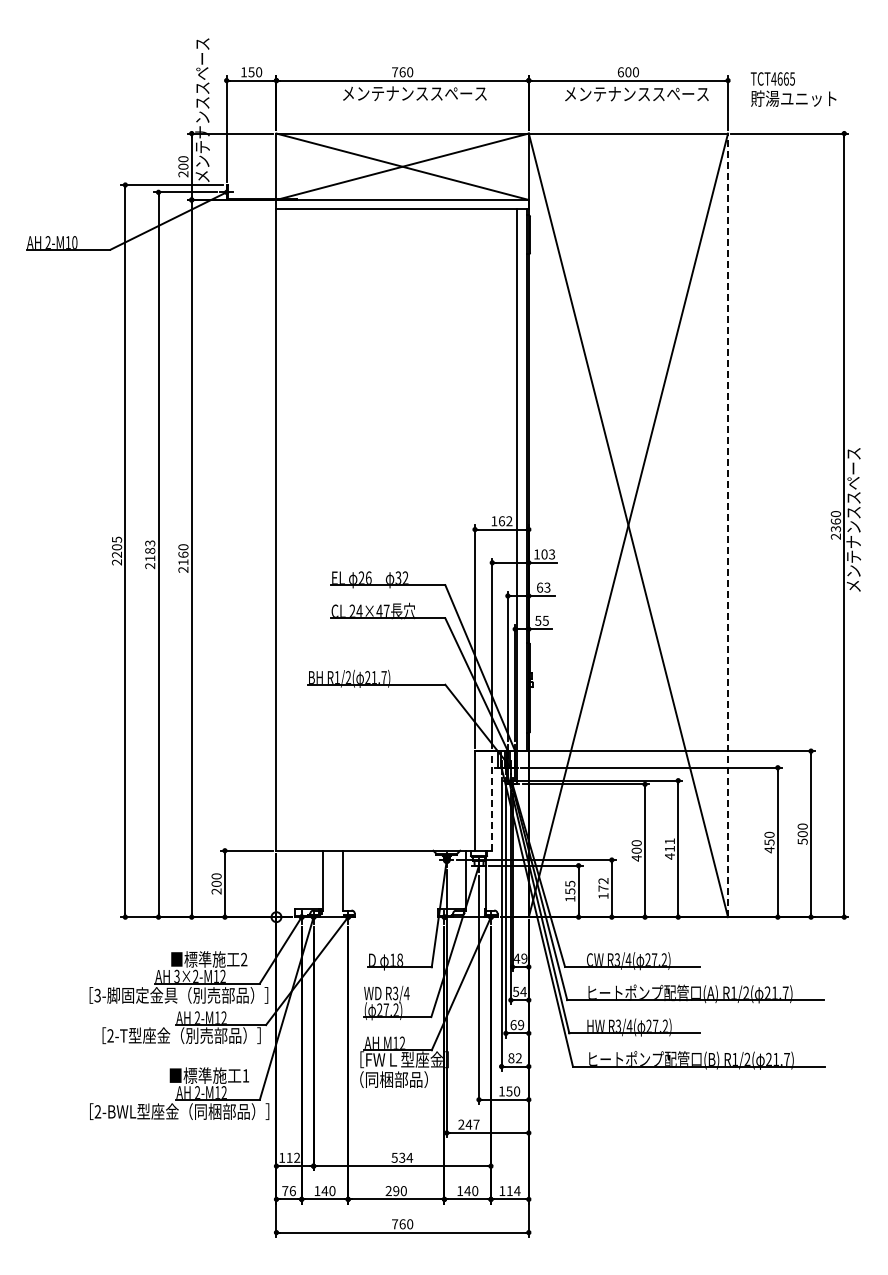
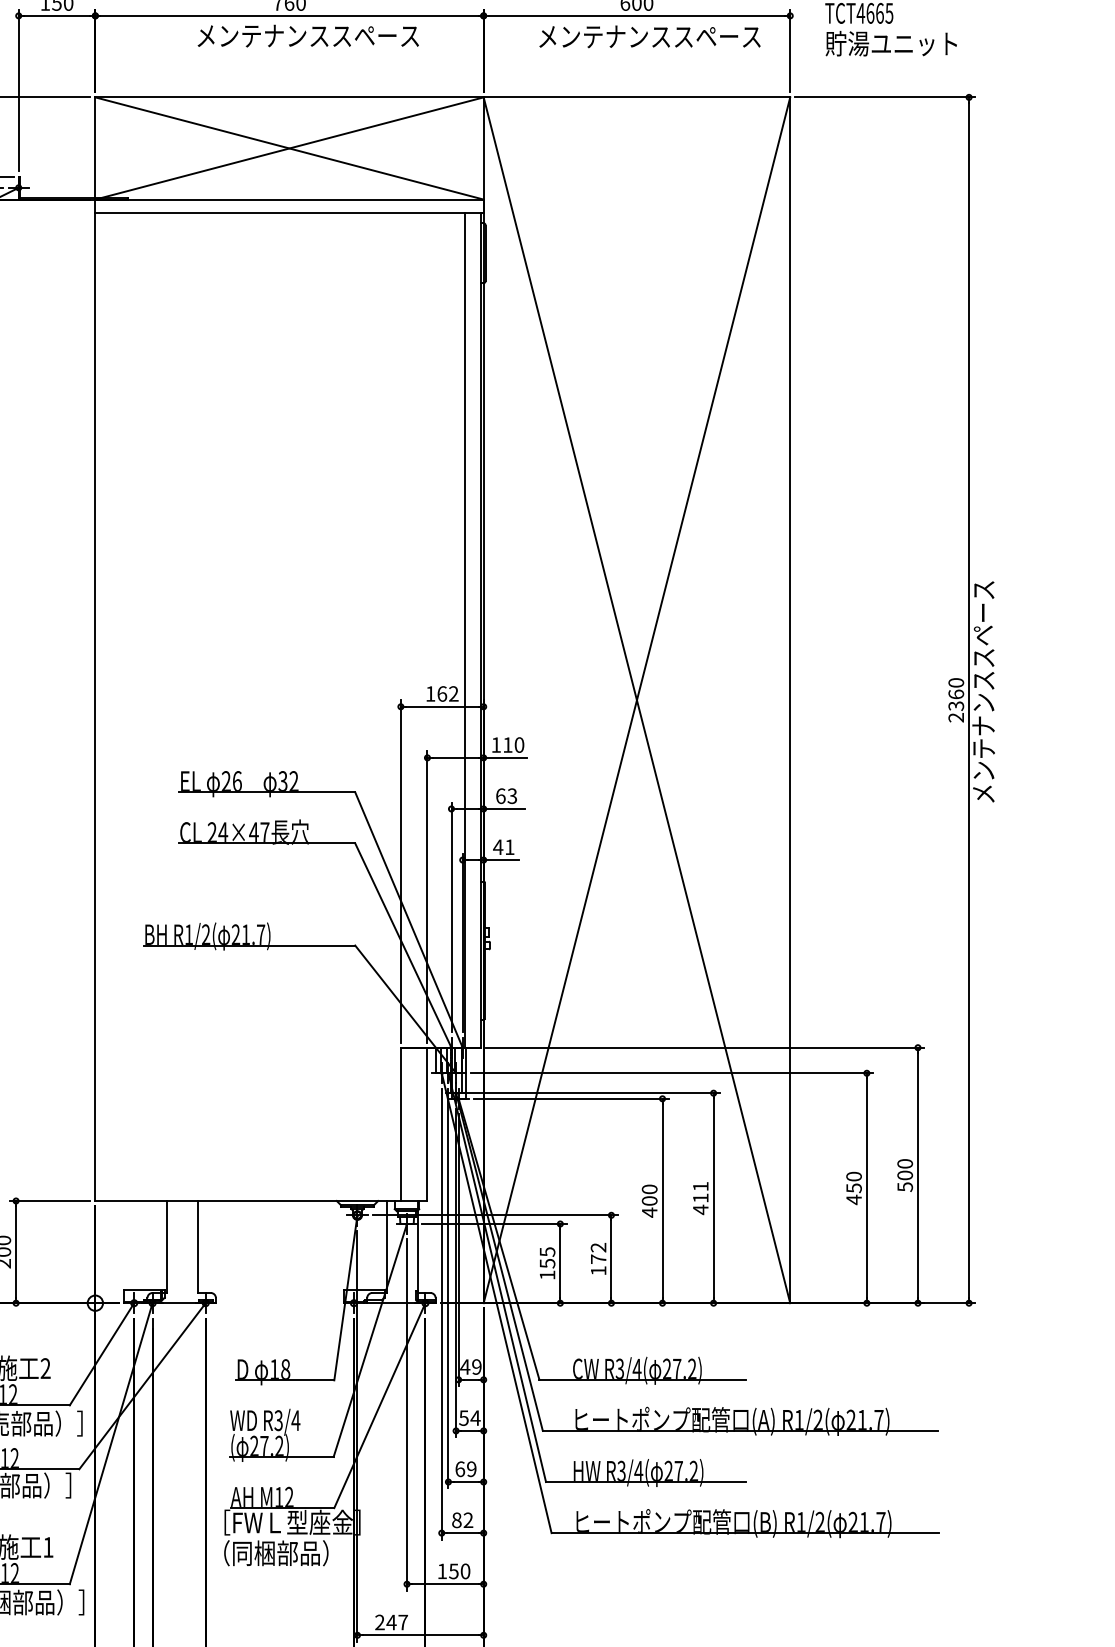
line: (728, 525) -> (790, 700), dashed -> solid
text: (548, 554) -> (513, 745), 103 -> 110
text: (541, 620) -> (503, 846), 55 -> 41
line: (492, 800) -> (427, 1123), dashed -> solid

